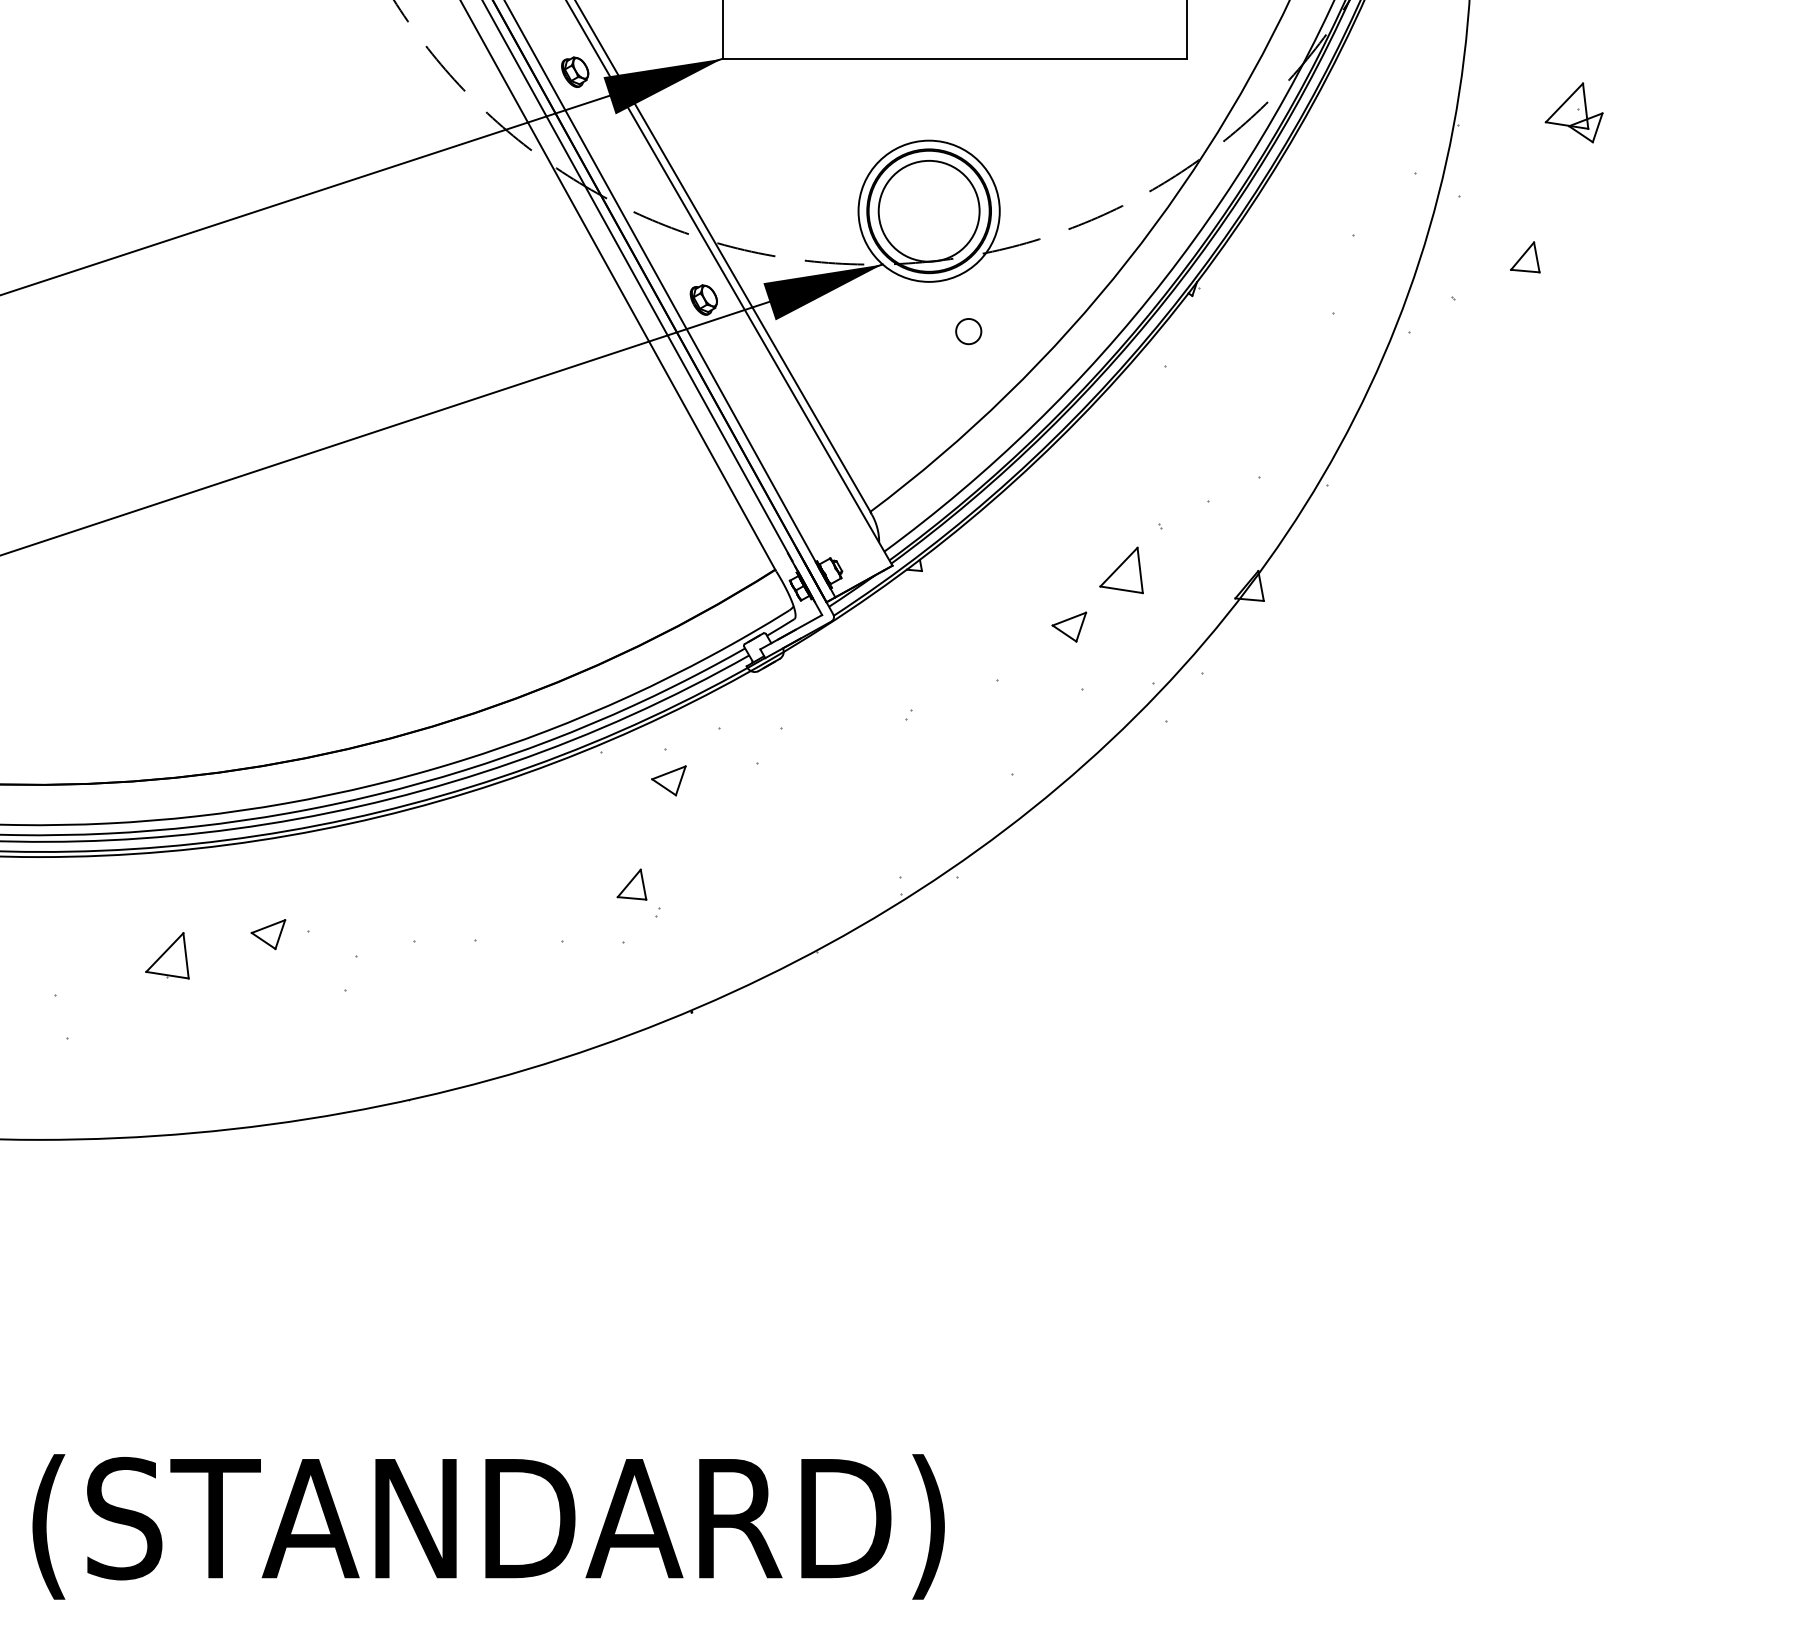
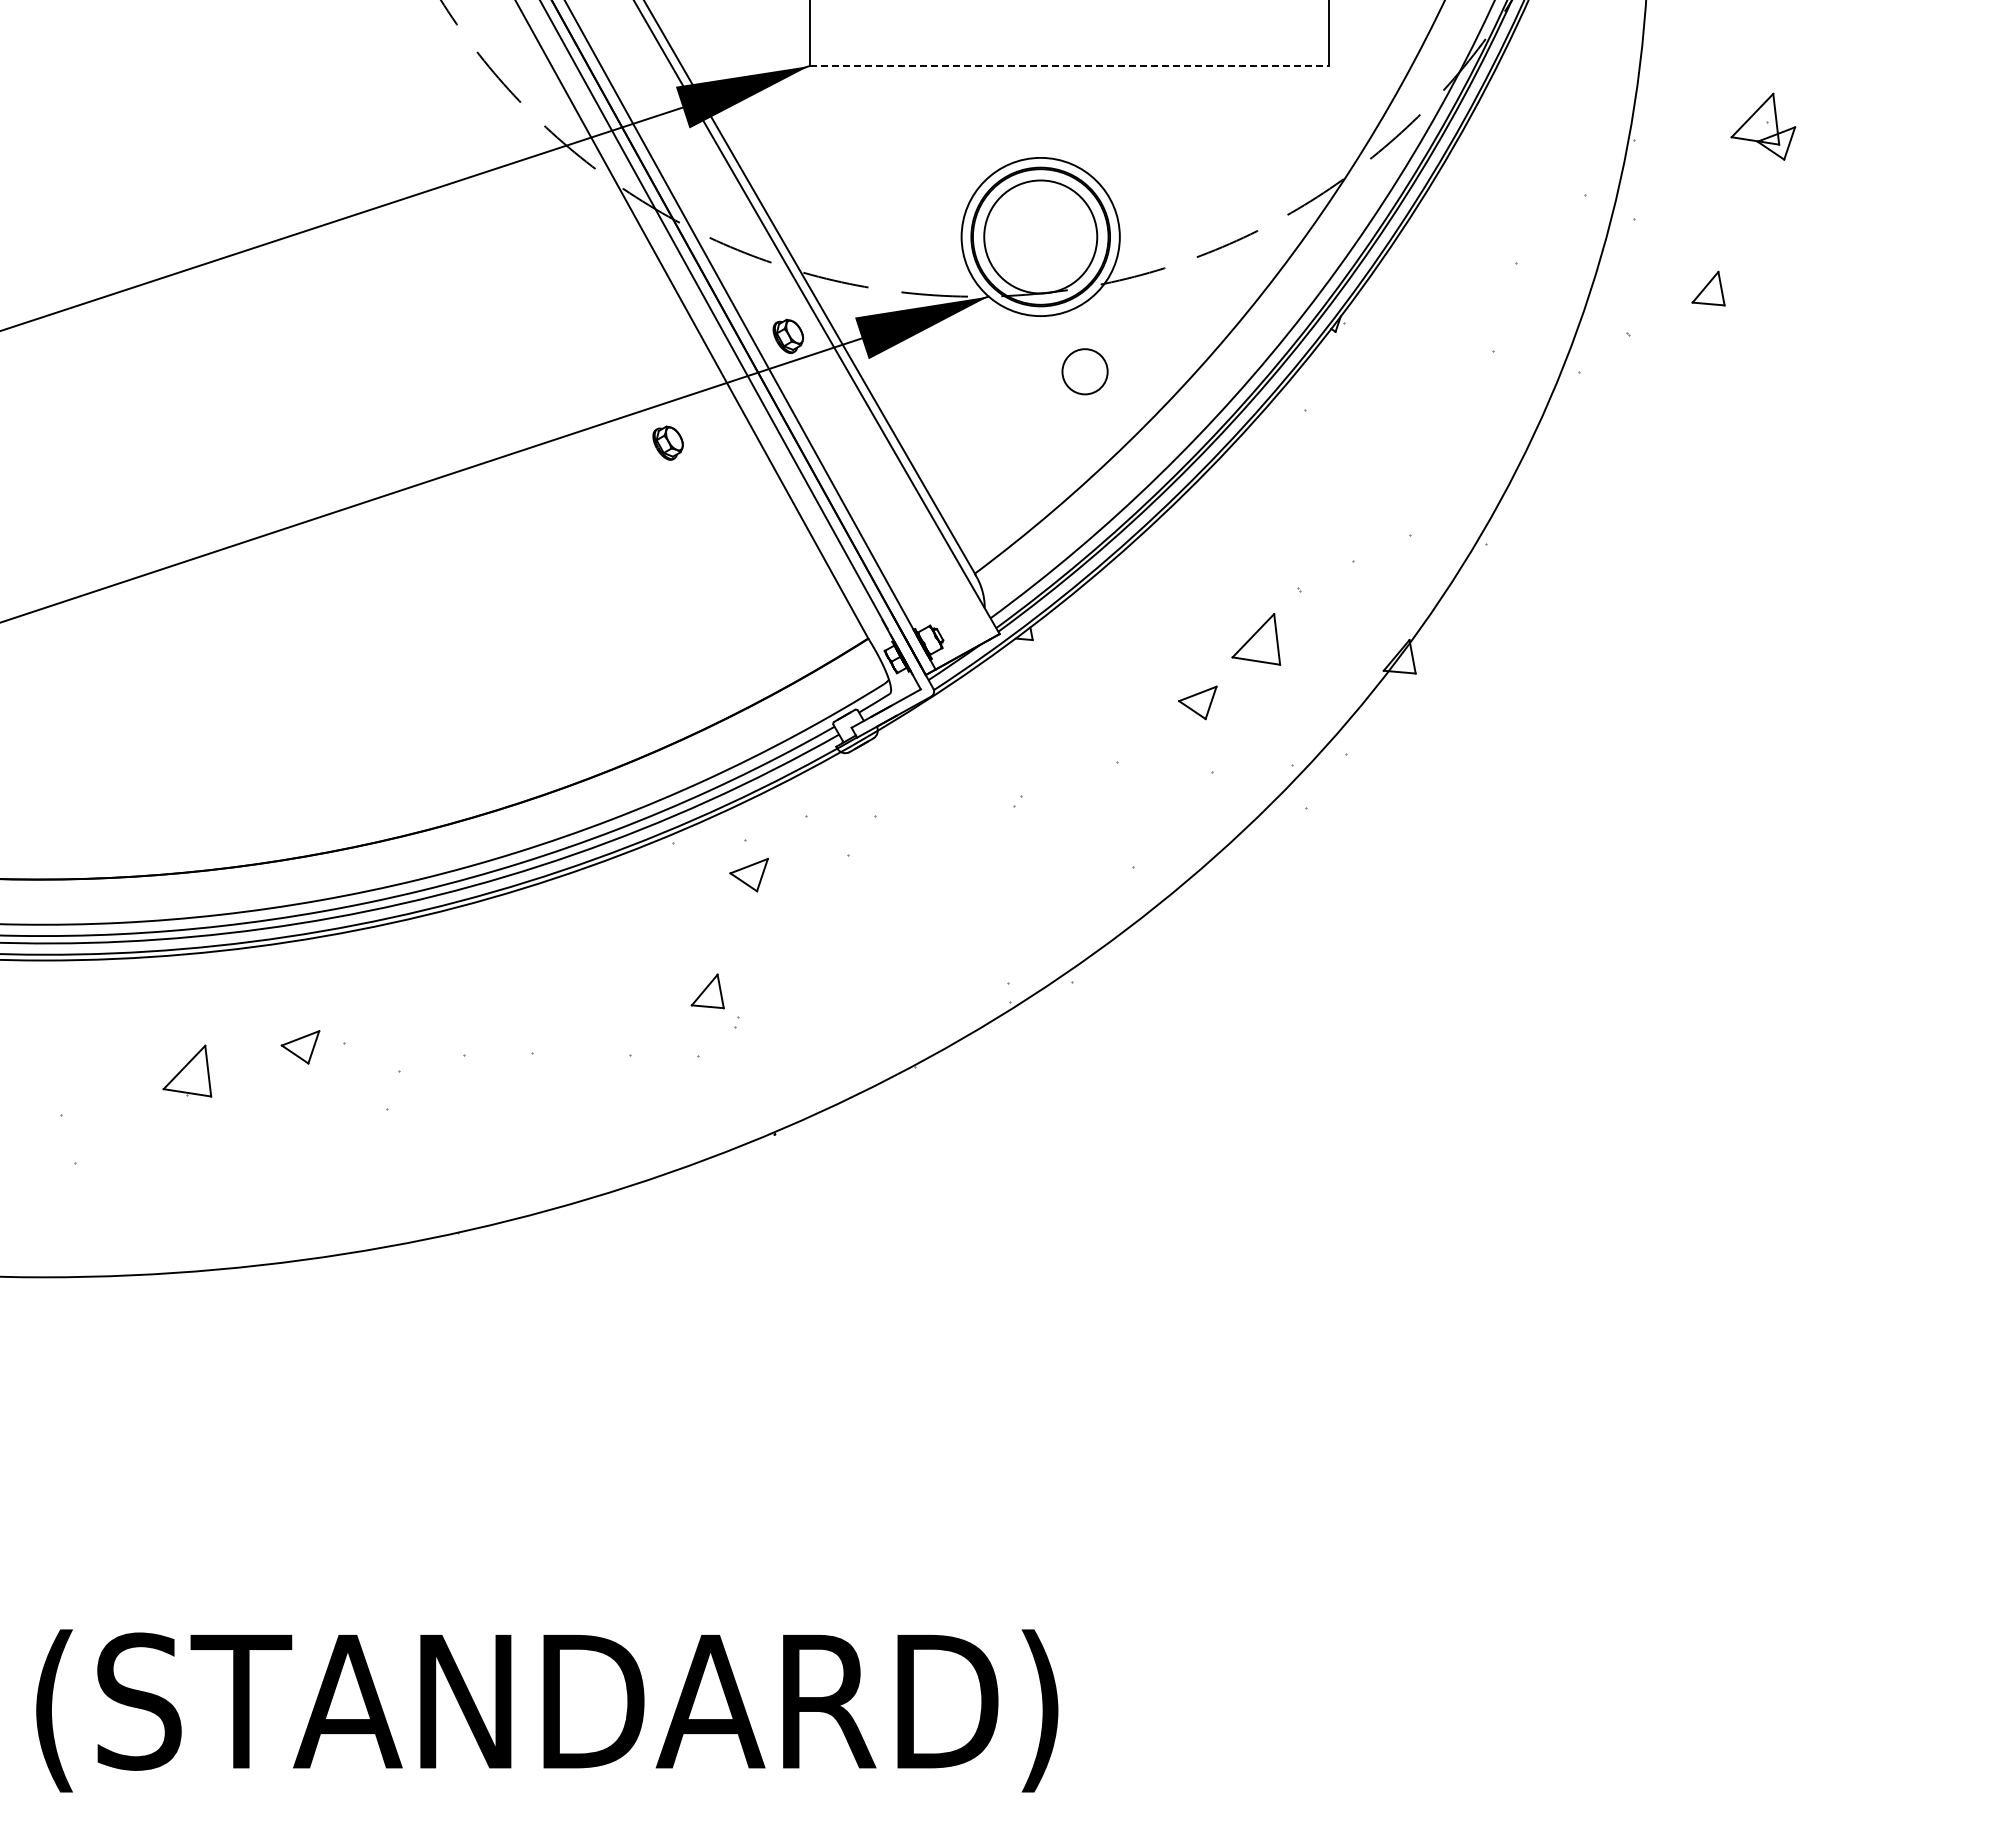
line: (954, 59) -> (1069, 66), solid -> dashed
part: (574, 71) -> (667, 442), moved
circle: (968, 331) -> (1084, 371), size x1.6

